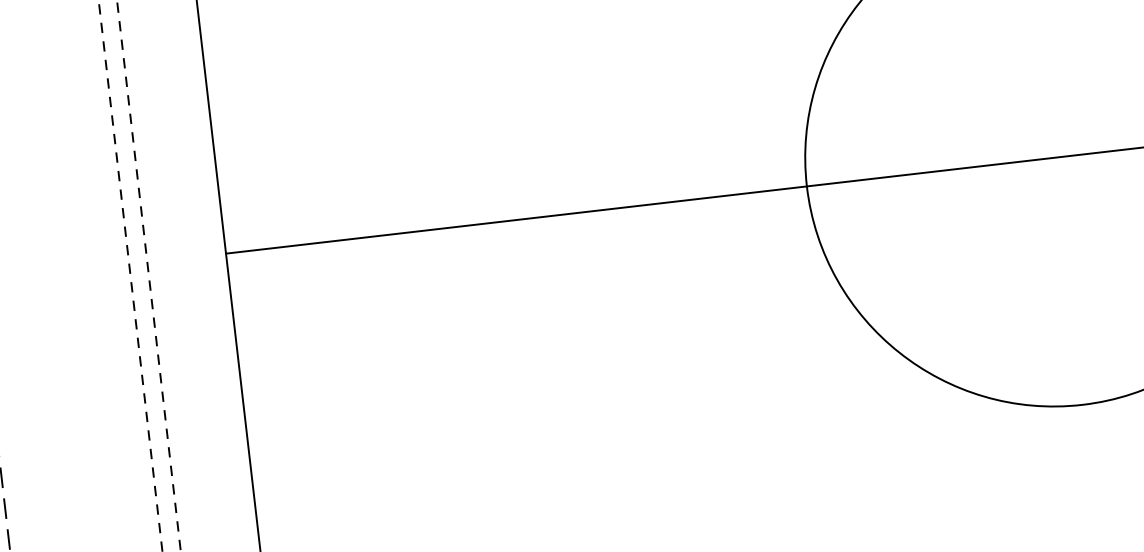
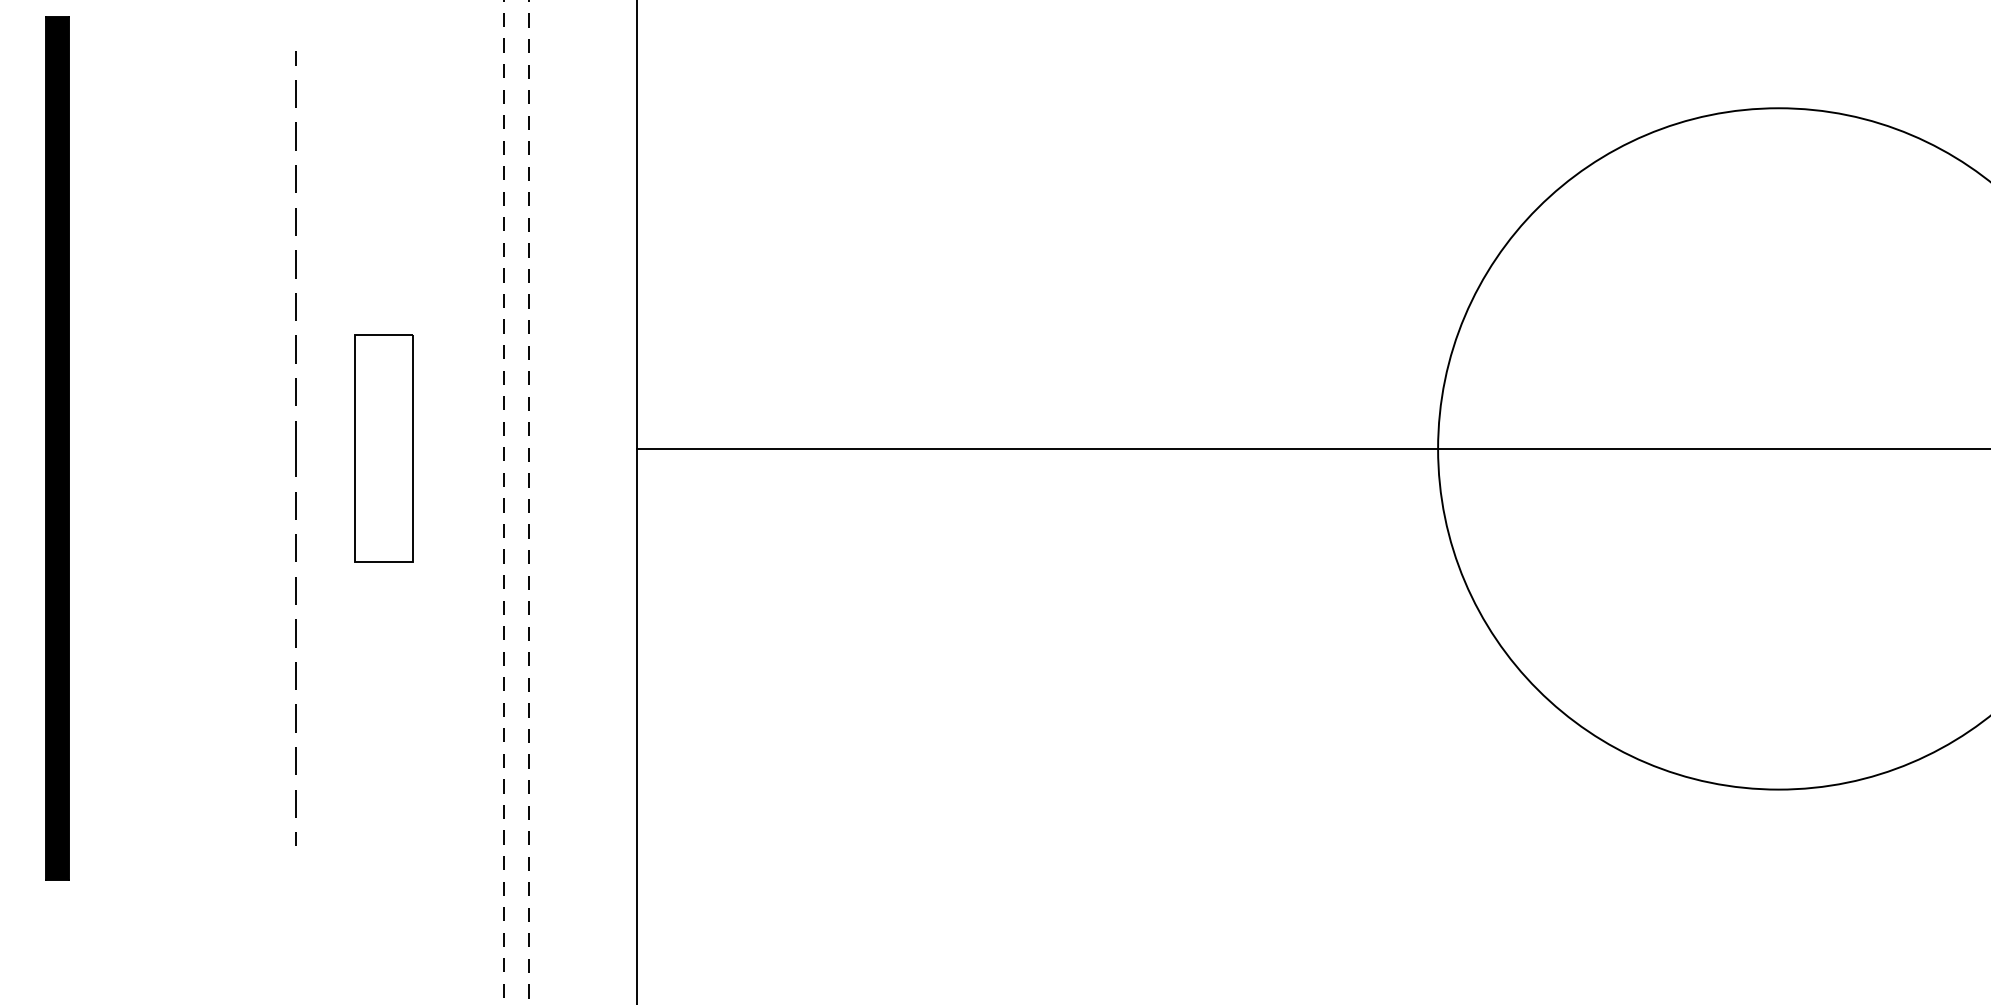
part: (42, 274) -> (383, 448), added

